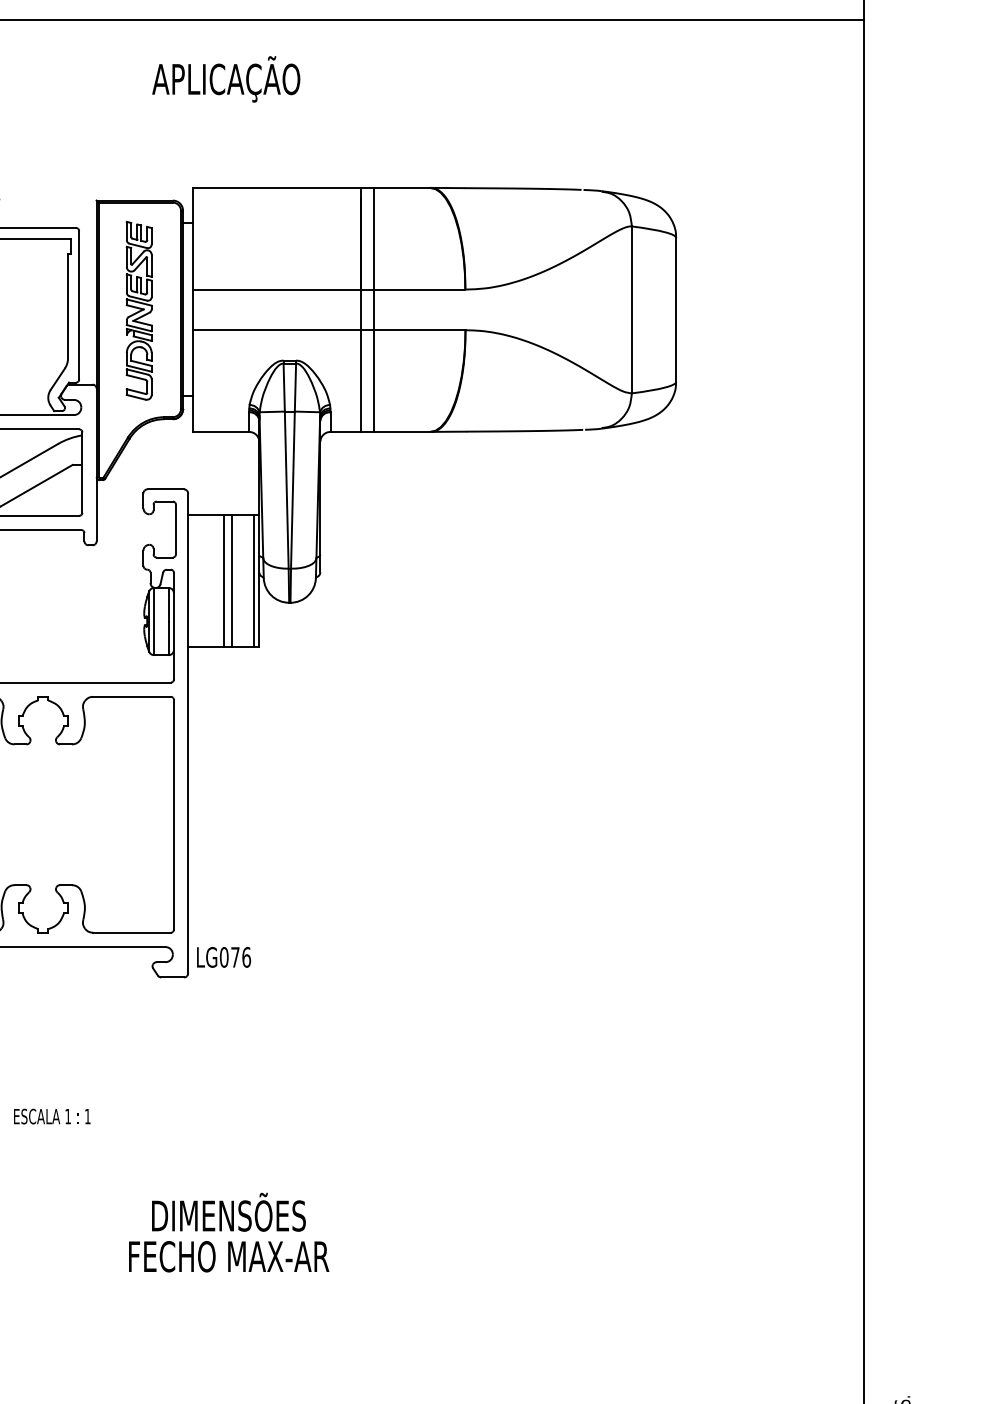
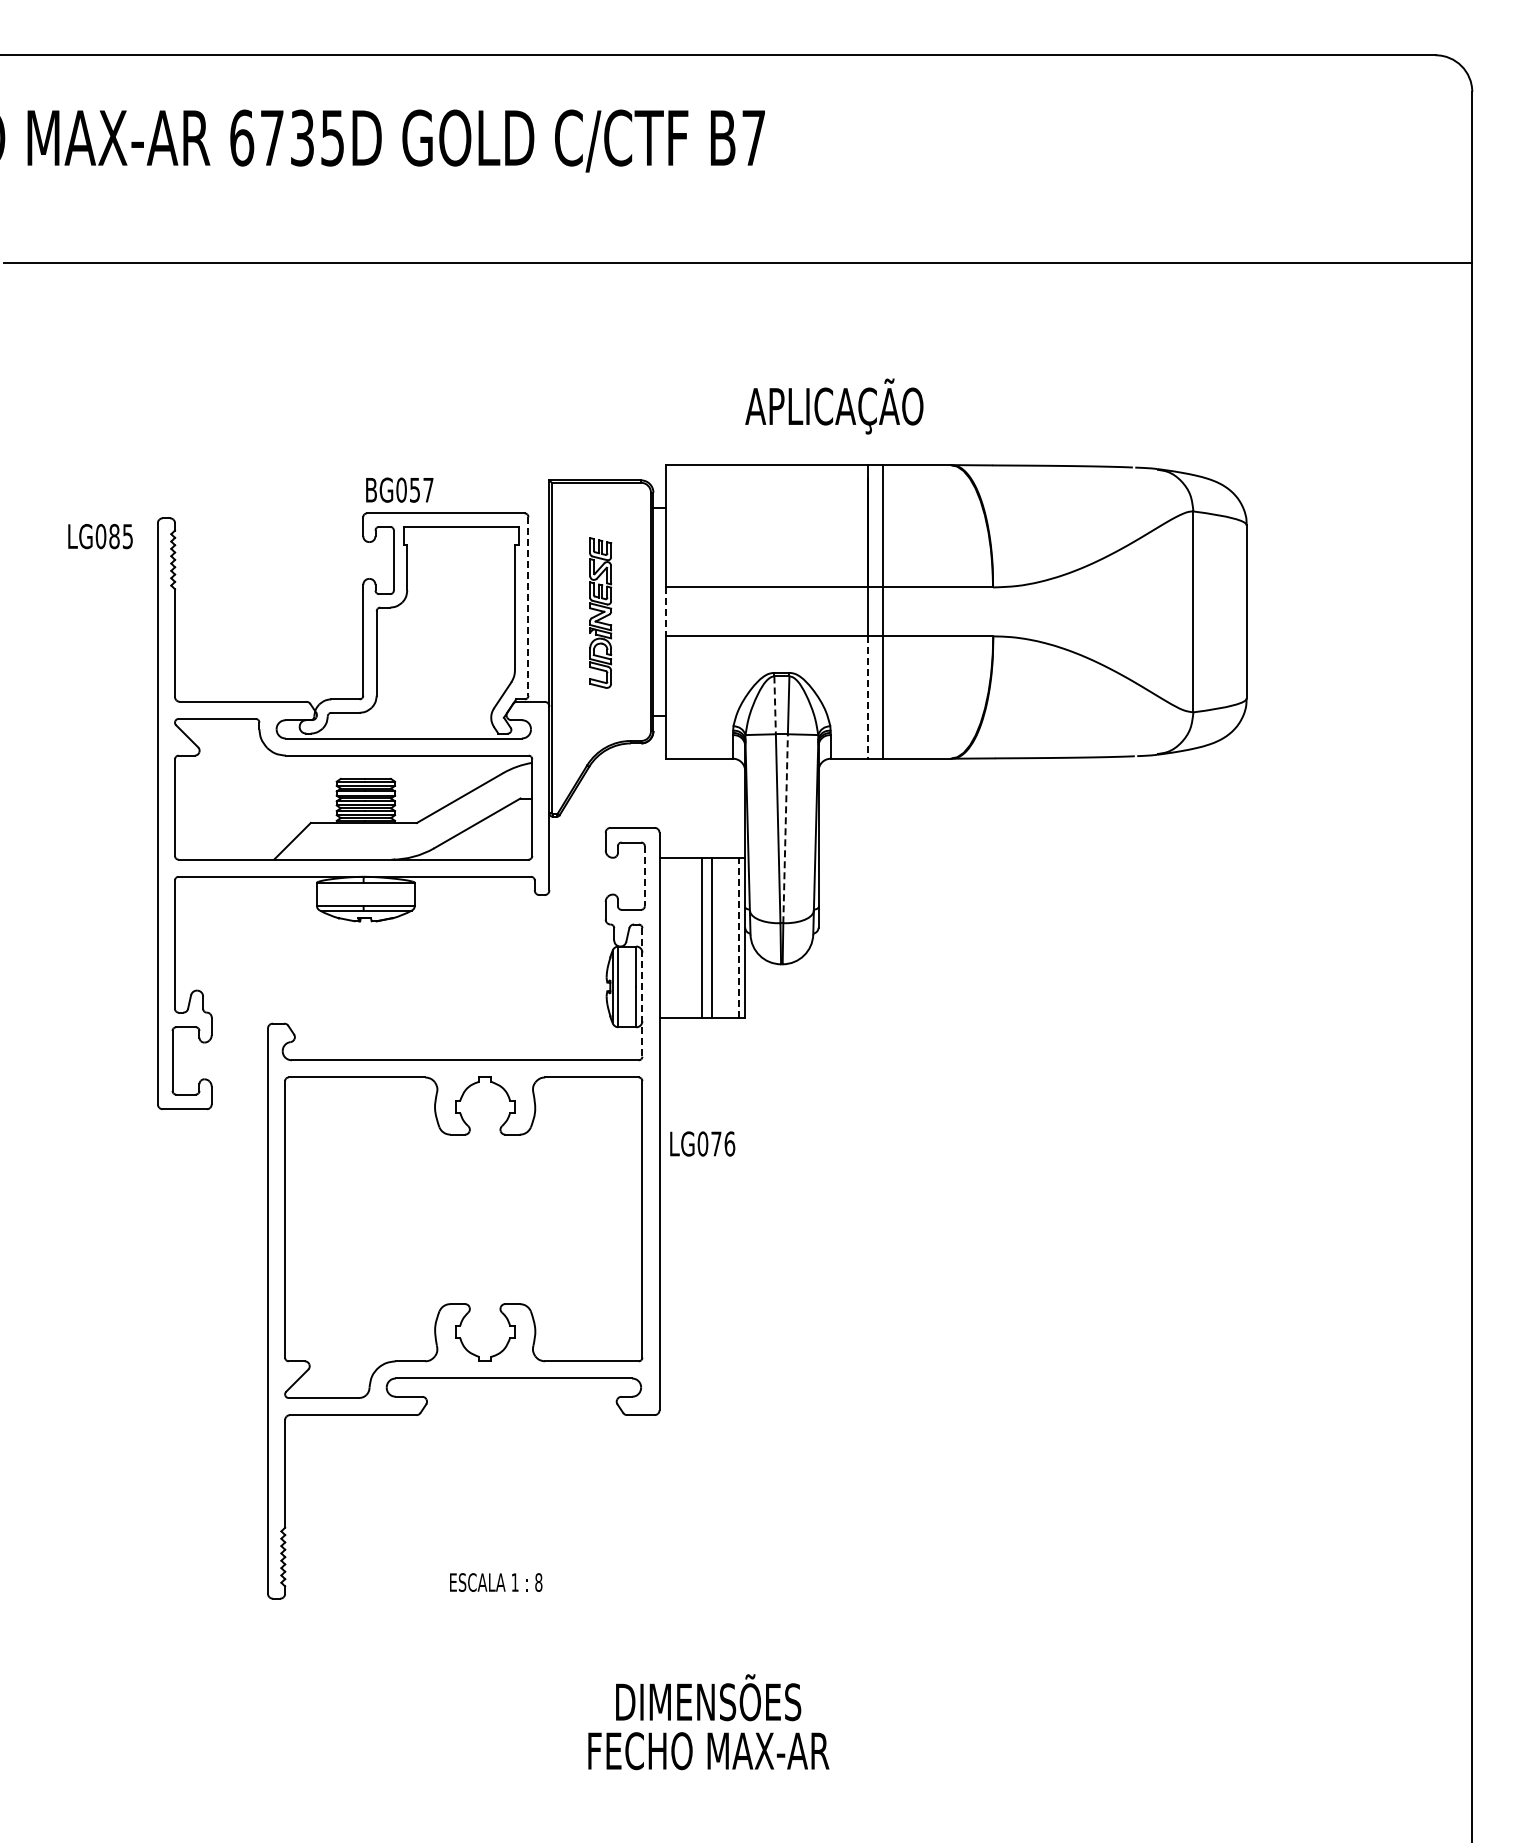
text: (226, 79) -> (834, 406), moved
line: (79, 305) -> (528, 606), solid -> dashed
part: (139, 310) -> (600, 612), size x0.7
line: (193, 310) -> (665, 612), solid -> dashed
line: (360, 381) -> (867, 698), solid -> dashed
line: (284, 387) -> (775, 705), solid -> dashed
line: (292, 489) -> (785, 828), solid -> dashed
line: (175, 529) -> (644, 876), solid -> dashed
line: (253, 580) -> (738, 937), solid -> dashed
line: (173, 626) -> (642, 992), solid -> dashed
text: (223, 956) -> (702, 1143), moved
text: (87, 1116) -> (538, 1582), 1 -> 8

